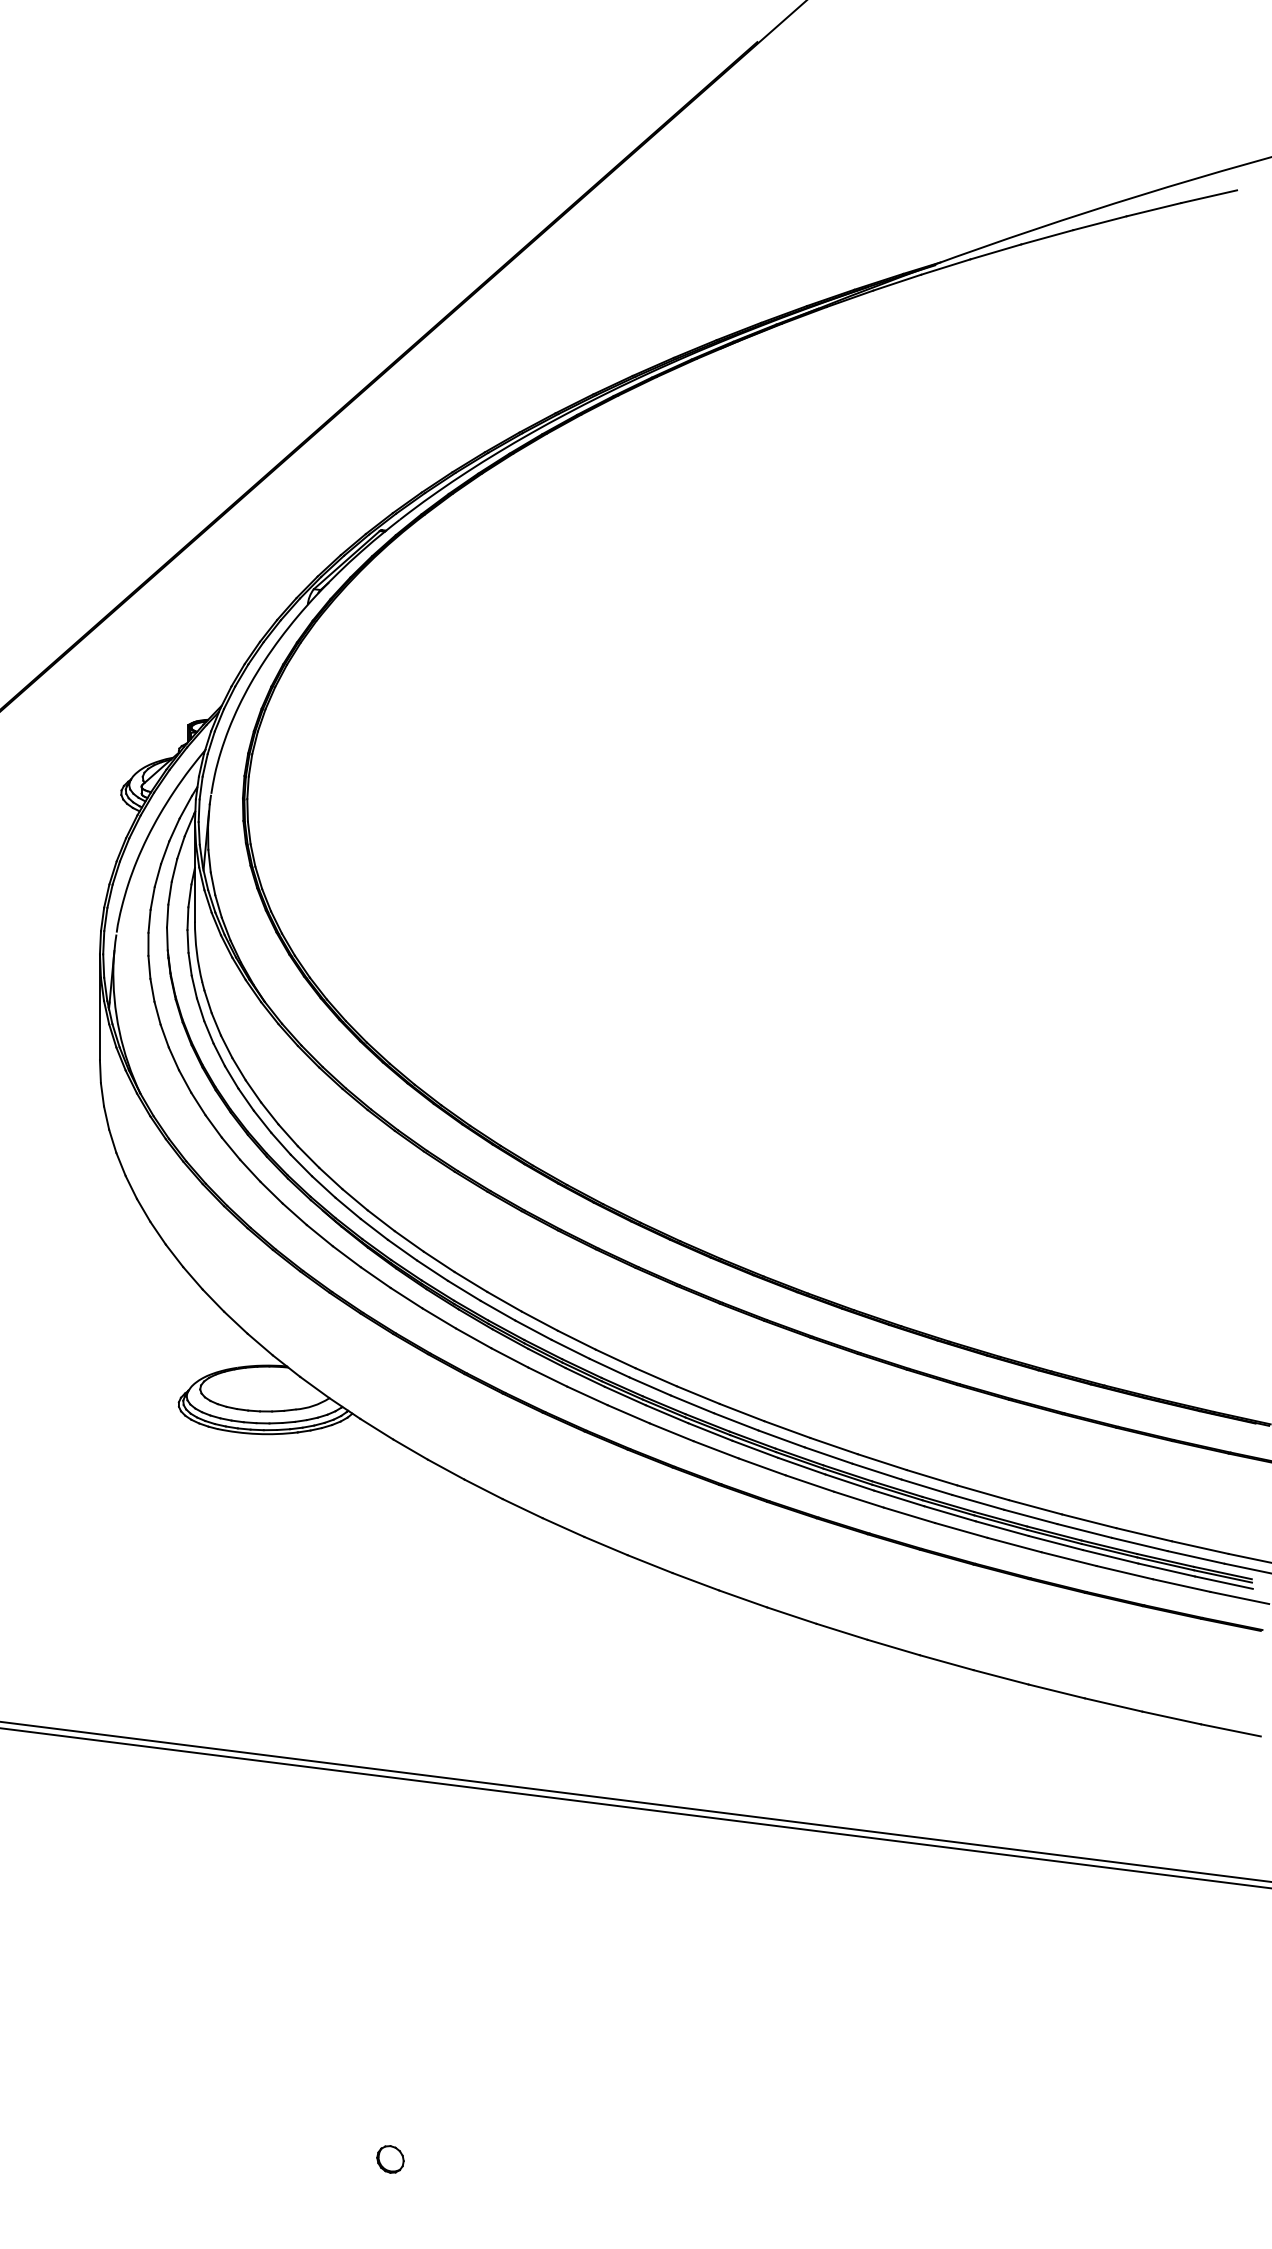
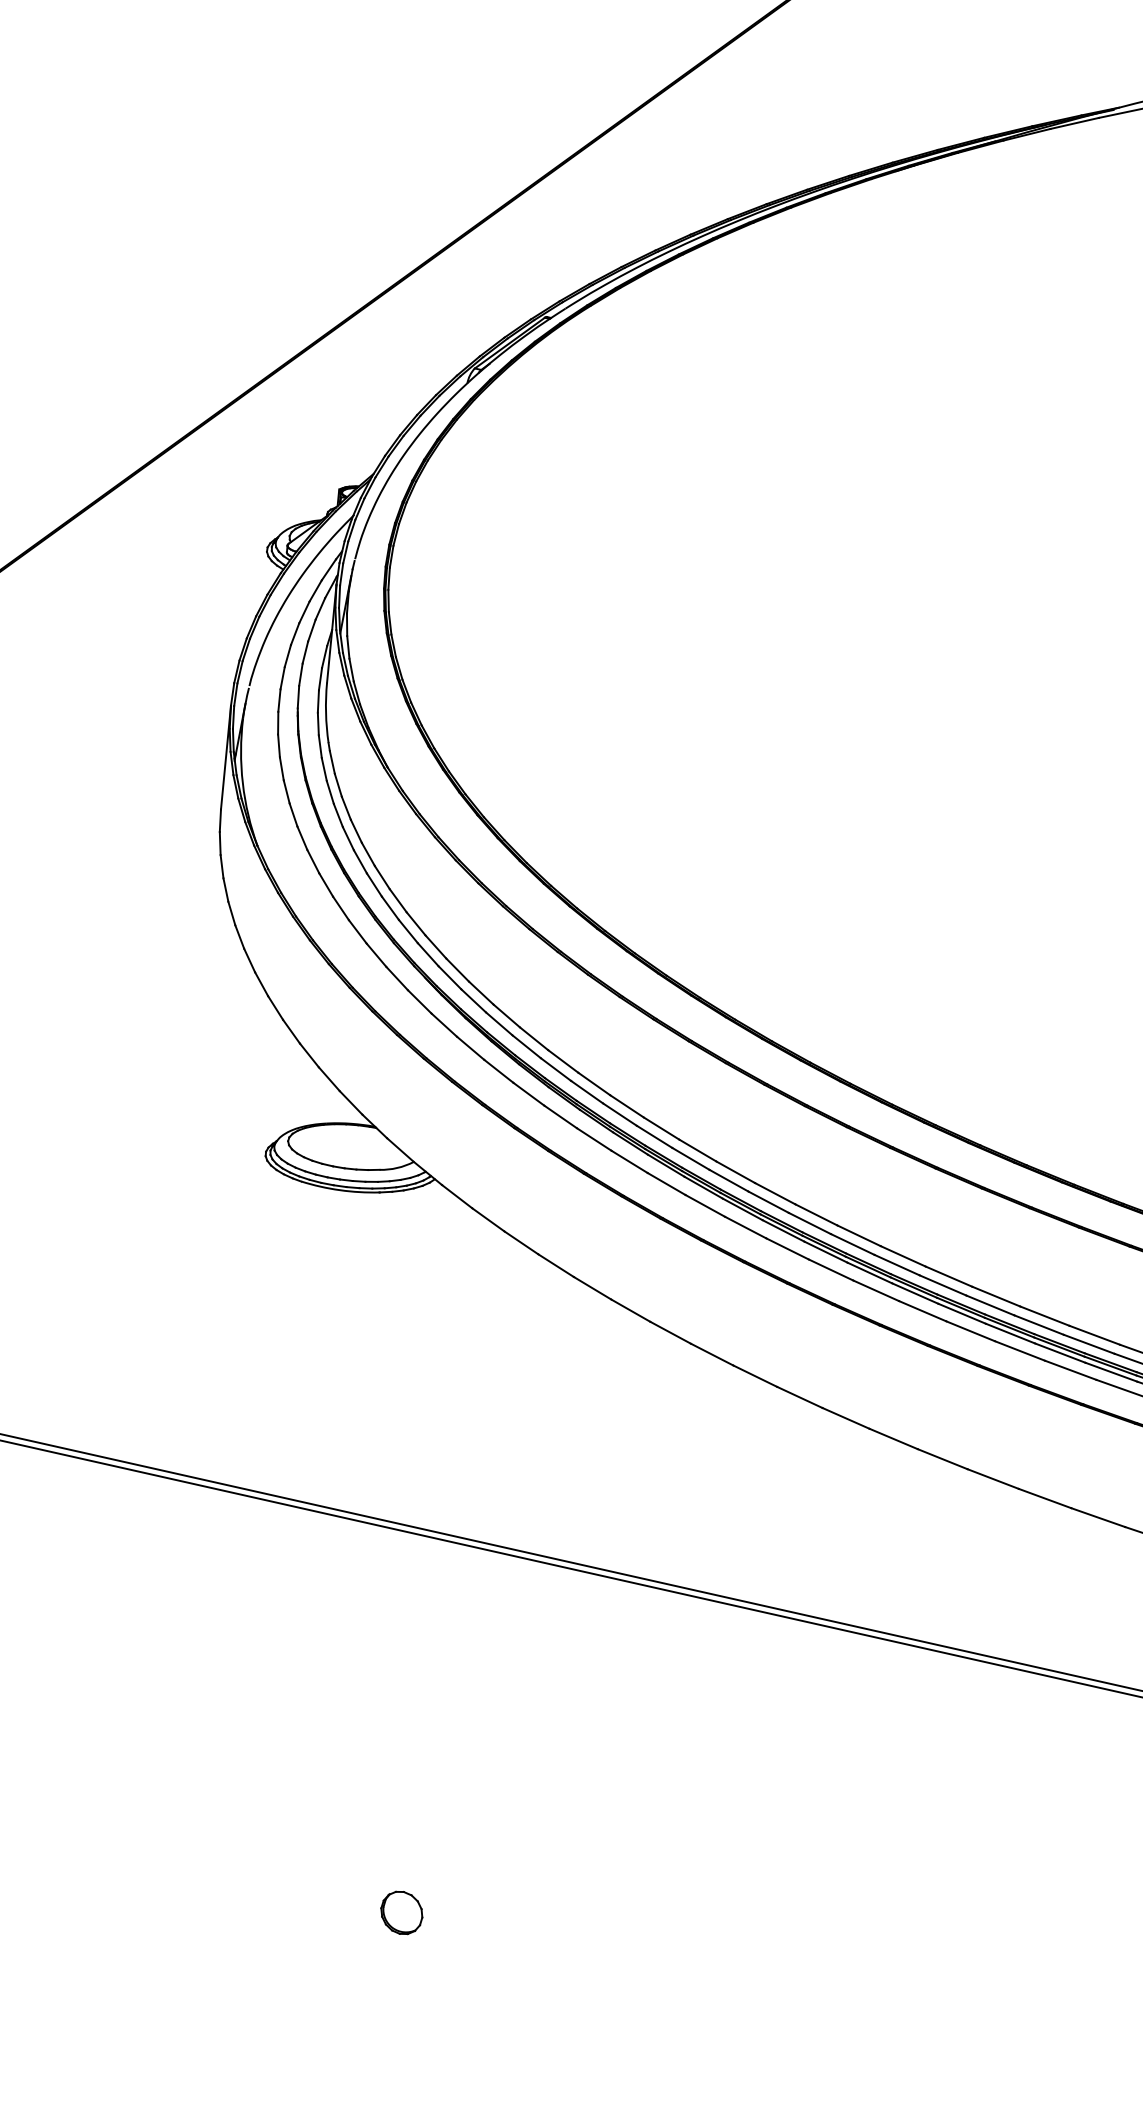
part: (390, 2159) -> (401, 1912), size x1.6

